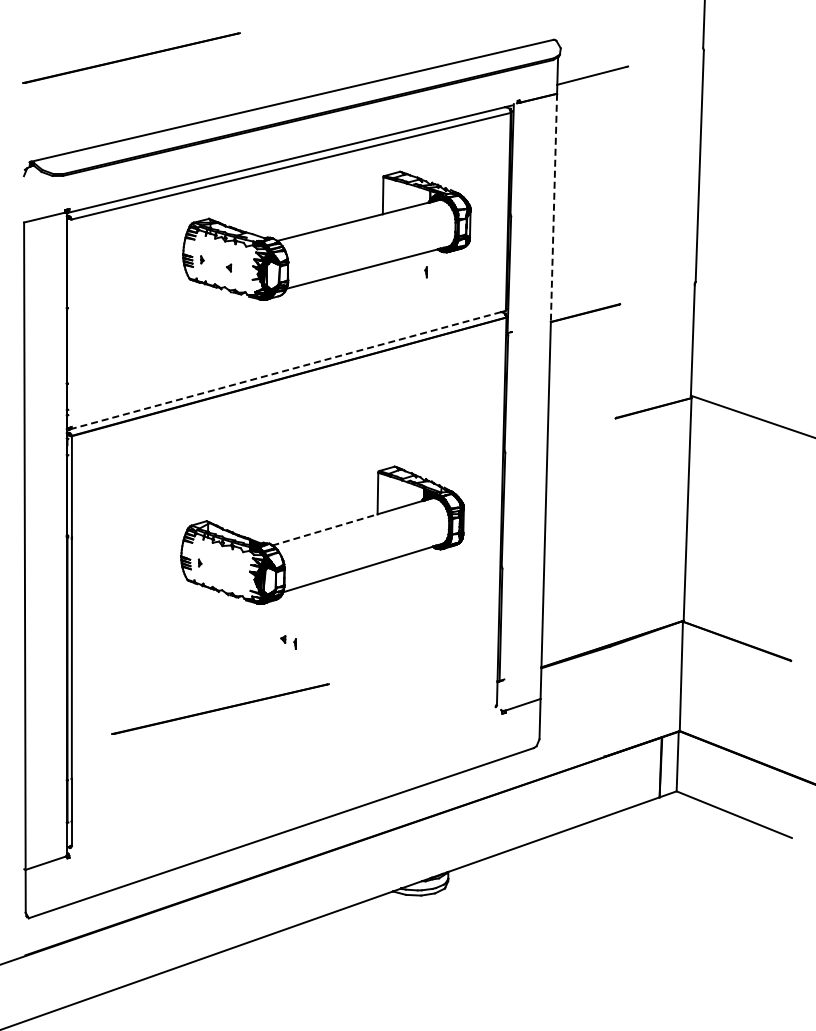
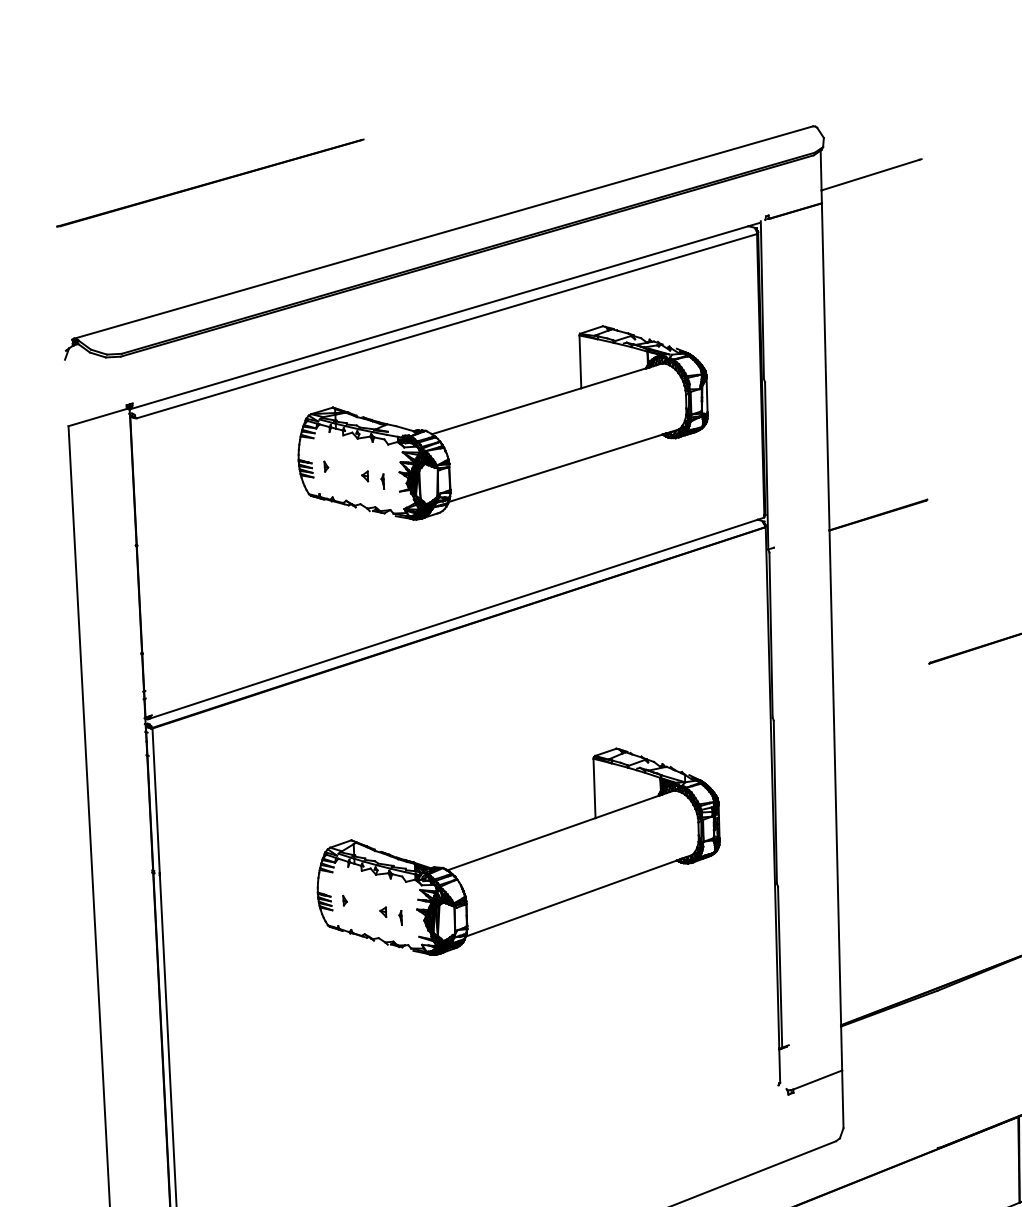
line: (553, 208) -> (825, 367), dashed -> solid
part: (425, 272) -> (381, 481), moved
line: (285, 370) -> (453, 618), dashed -> solid
line: (324, 529) -> (520, 843), dashed -> solid
part: (288, 642) -> (390, 916), moved
line: (220, 708) -> (384, 1107), removed

